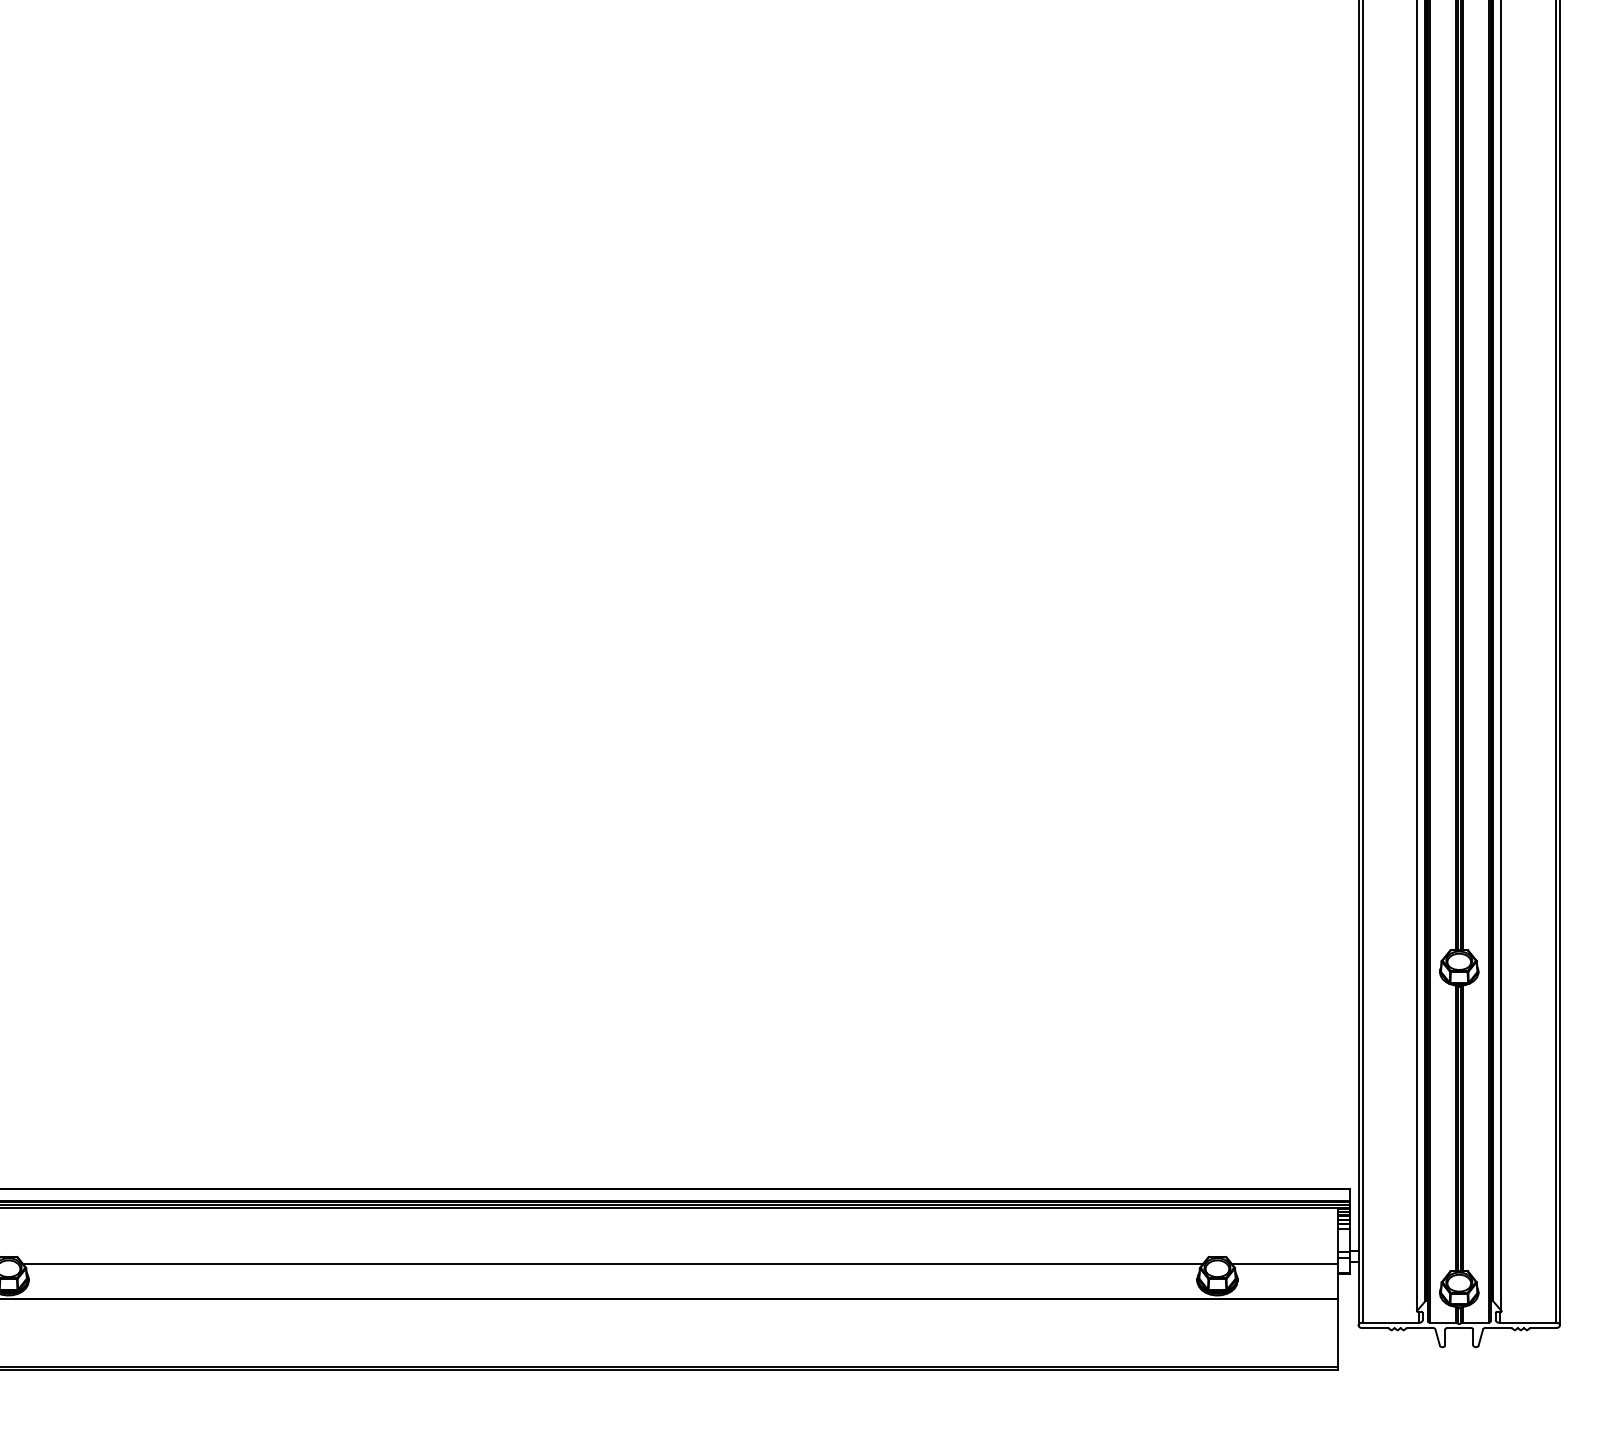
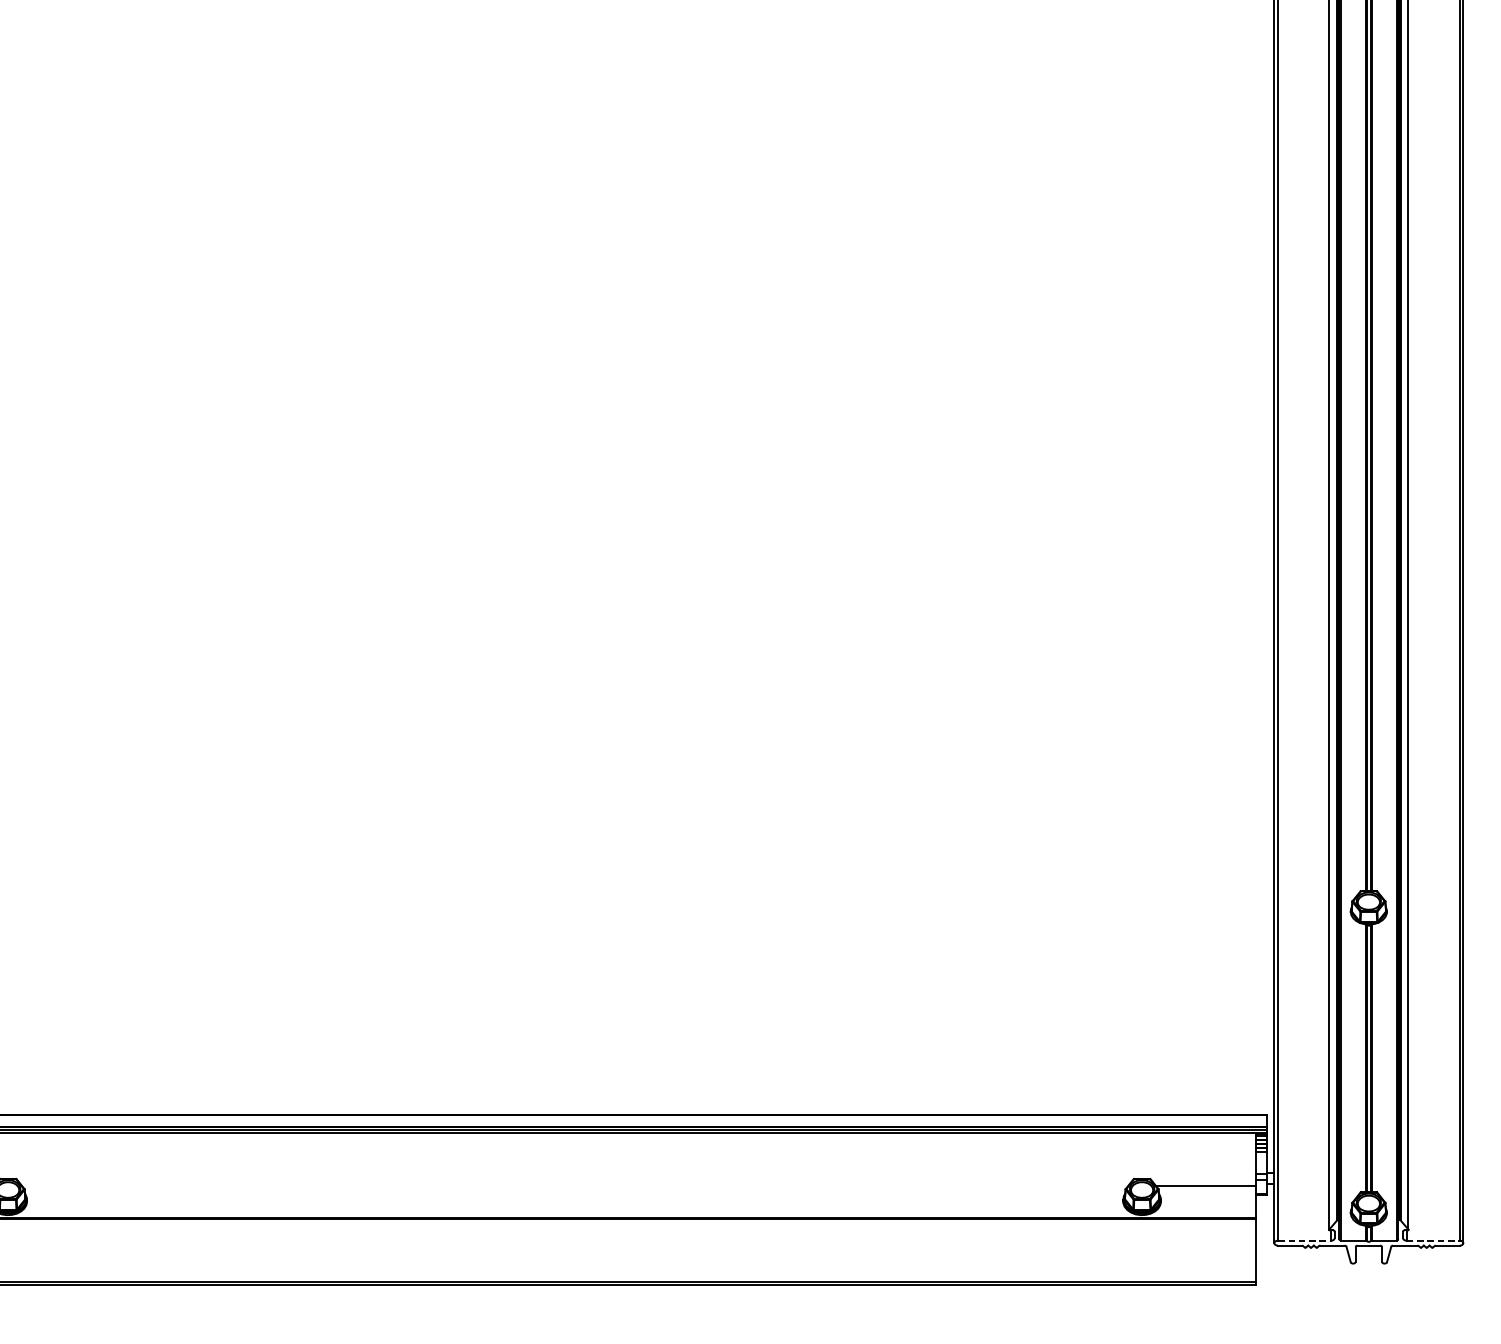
line: (613, 1263) -> (575, 1185), removed
line: (1391, 1322) -> (1305, 1240), solid -> dashed
line: (1528, 1322) -> (1433, 1240), solid -> dashed

